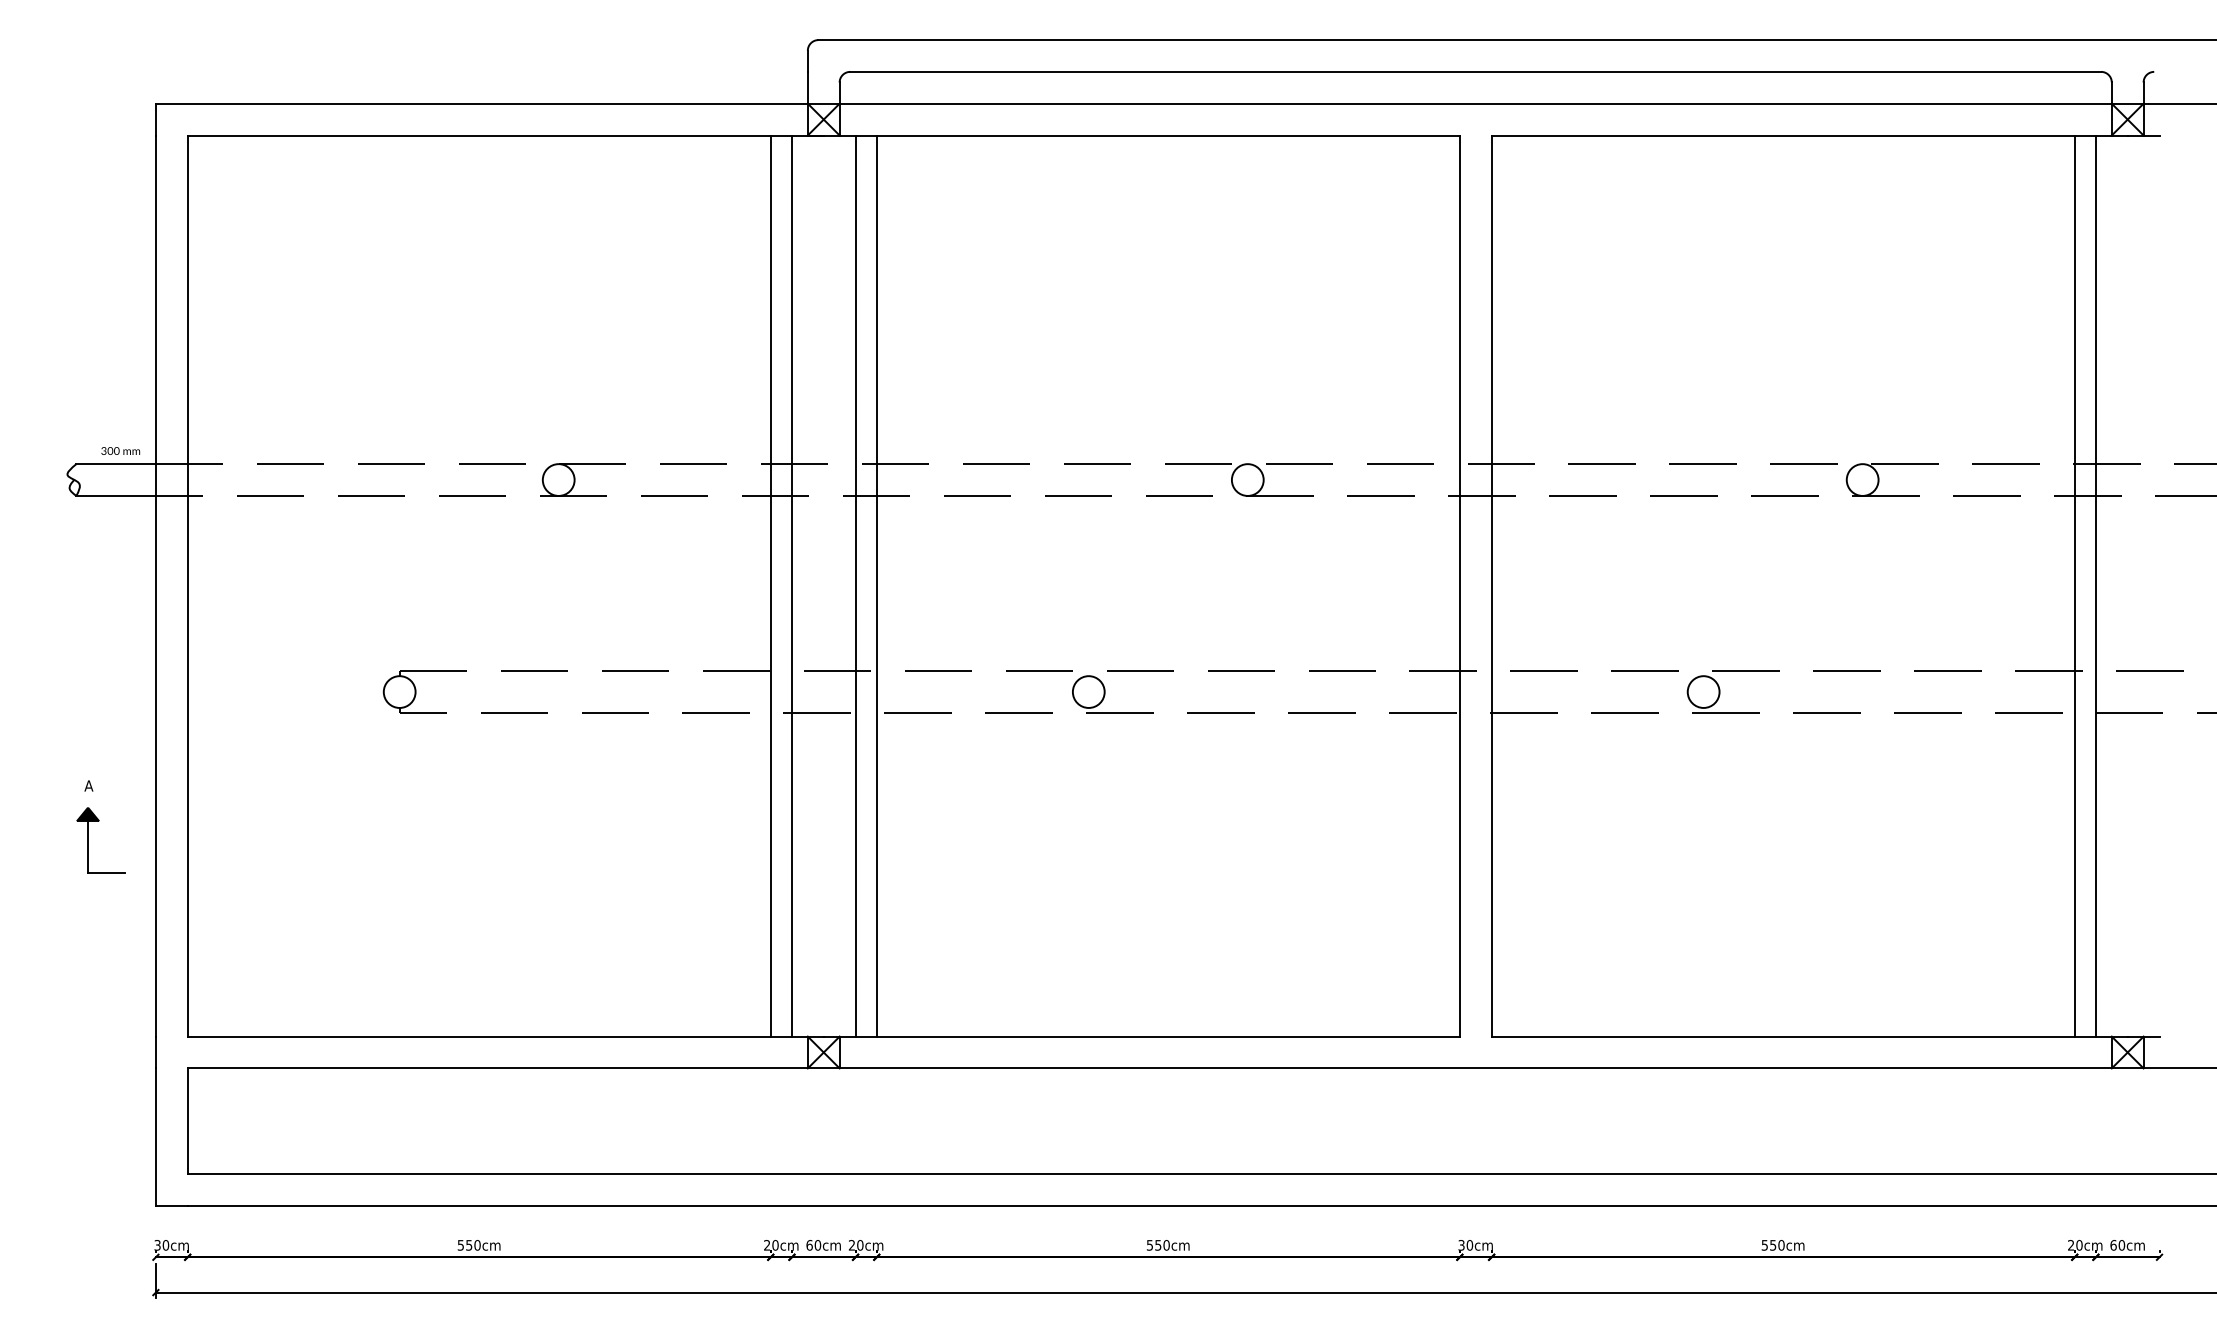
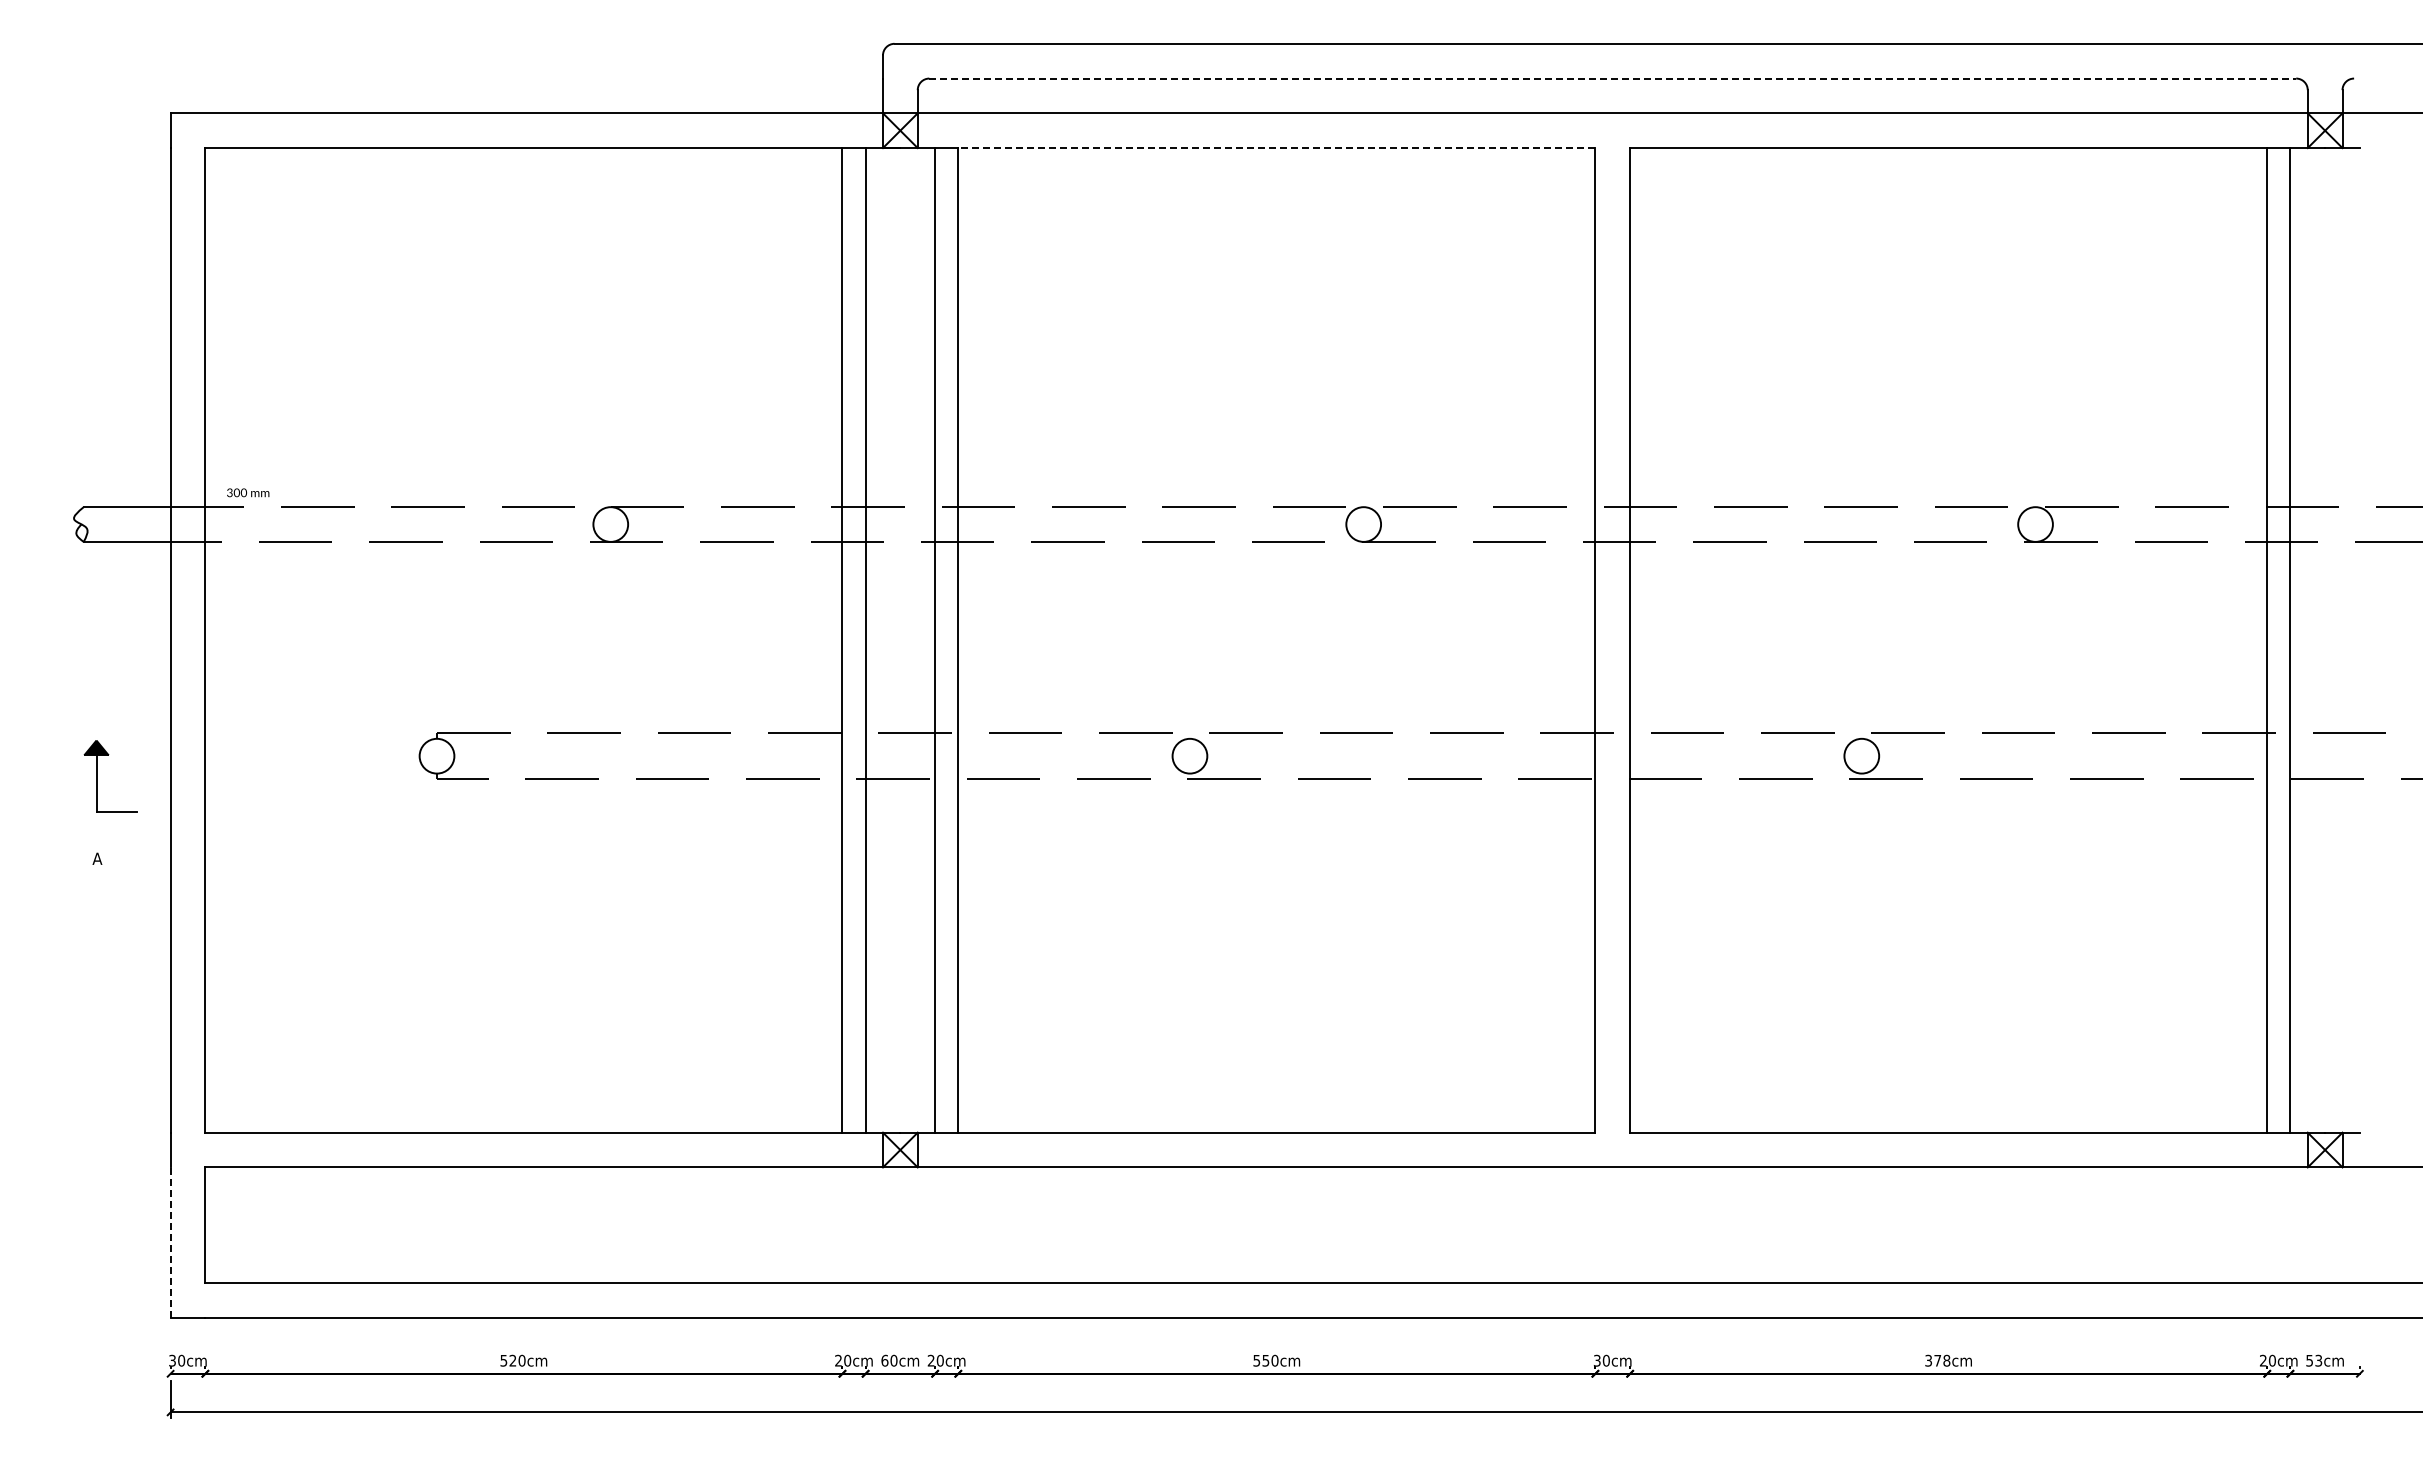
line: (1476, 71) -> (1613, 78), solid -> dashed
line: (1167, 135) -> (1276, 148), solid -> dashed
text: (120, 450) -> (248, 492), moved
part: (88, 840) -> (97, 776), moved
line: (155, 1137) -> (170, 1242), solid -> dashed
text: (468, 1245) -> (512, 1360), 550cm -> 520cm
text: (1772, 1245) -> (1937, 1360), 550cm -> 378cm
text: (2117, 1245) -> (2314, 1360), 60cm -> 53cm

